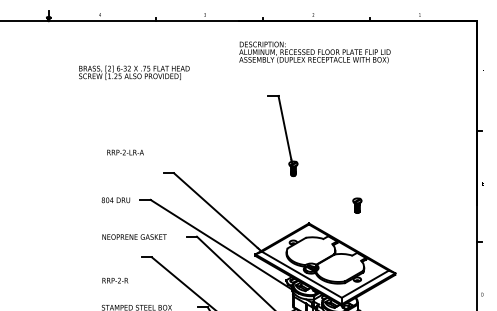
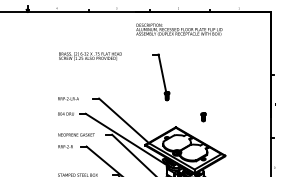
text: (134, 72) -> (90, 56), moved
text: (125, 151) -> (68, 98), moved
text: (115, 280) -> (65, 146), moved

